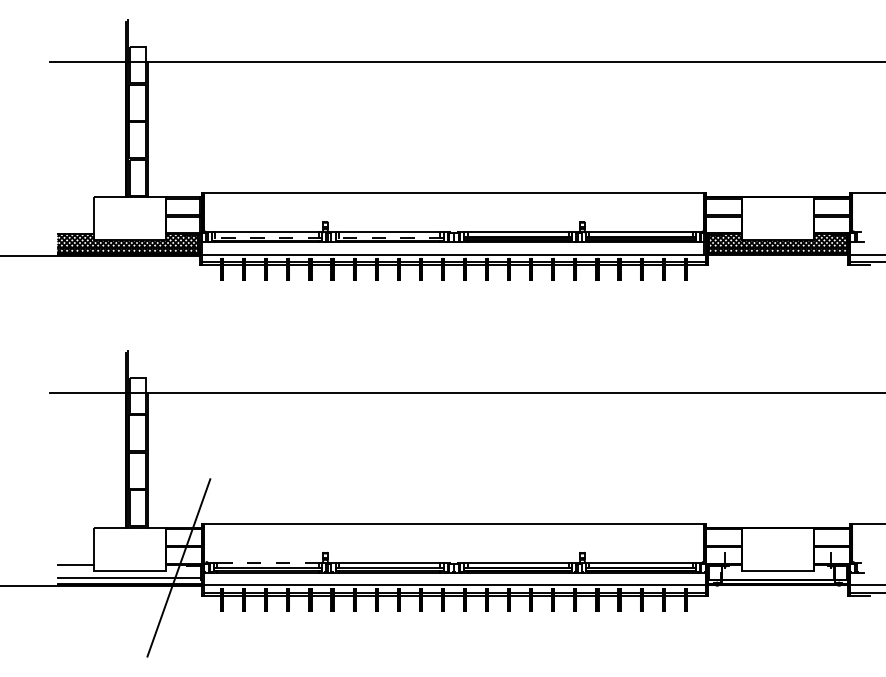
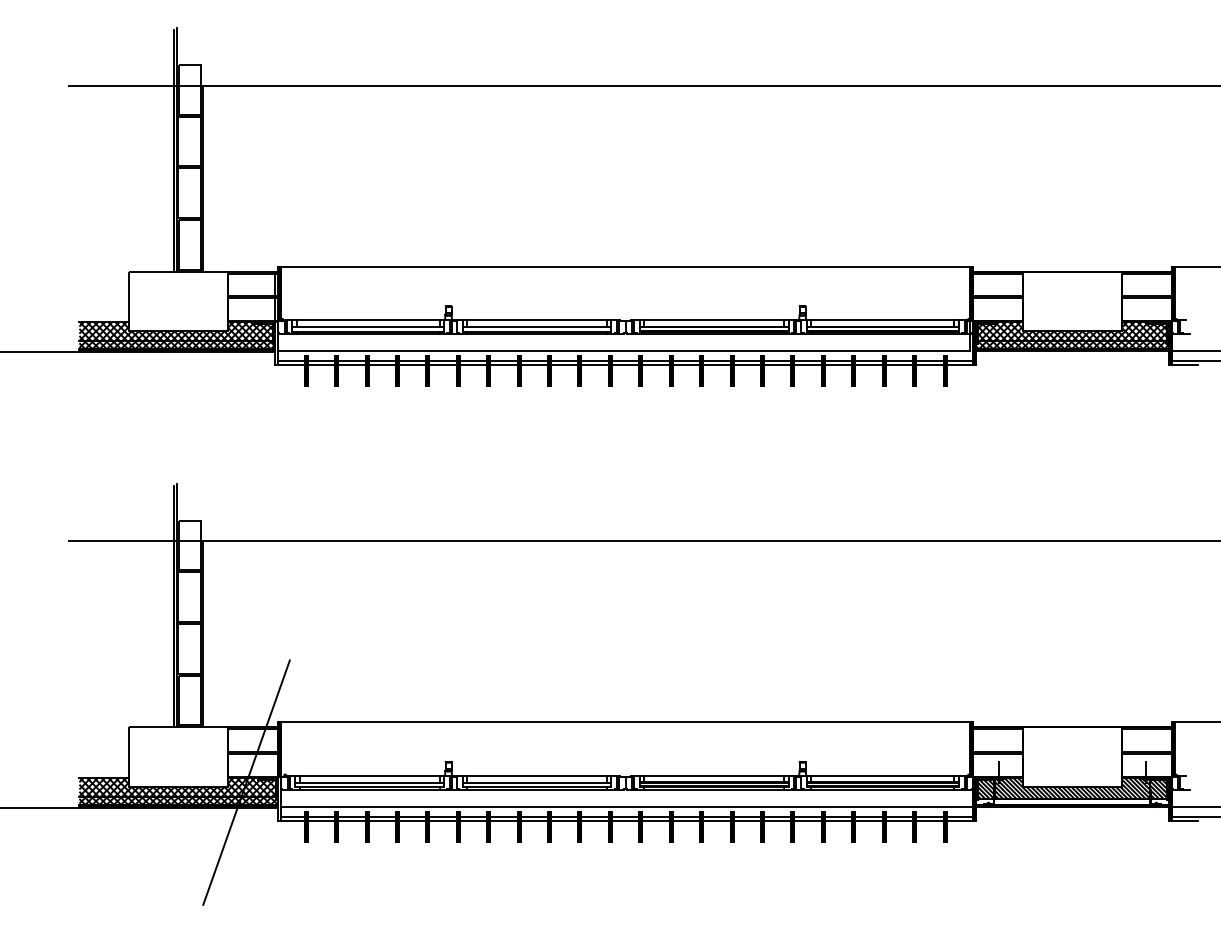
line: (267, 237) -> (368, 327), dashed -> solid
line: (389, 237) -> (536, 327), dashed -> solid
line: (268, 562) -> (369, 775), dashed -> solid
hatch: (778, 572) -> (1072, 788), added
hatch: (129, 575) -> (178, 792), added

